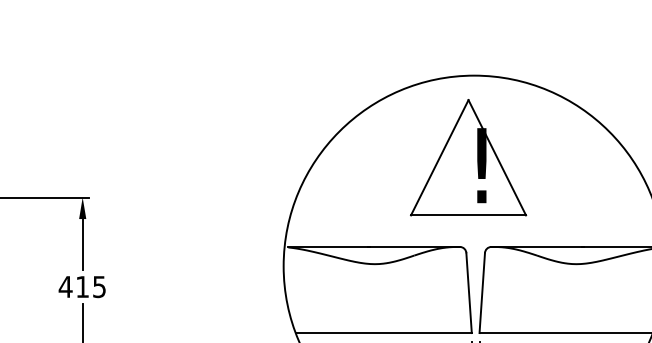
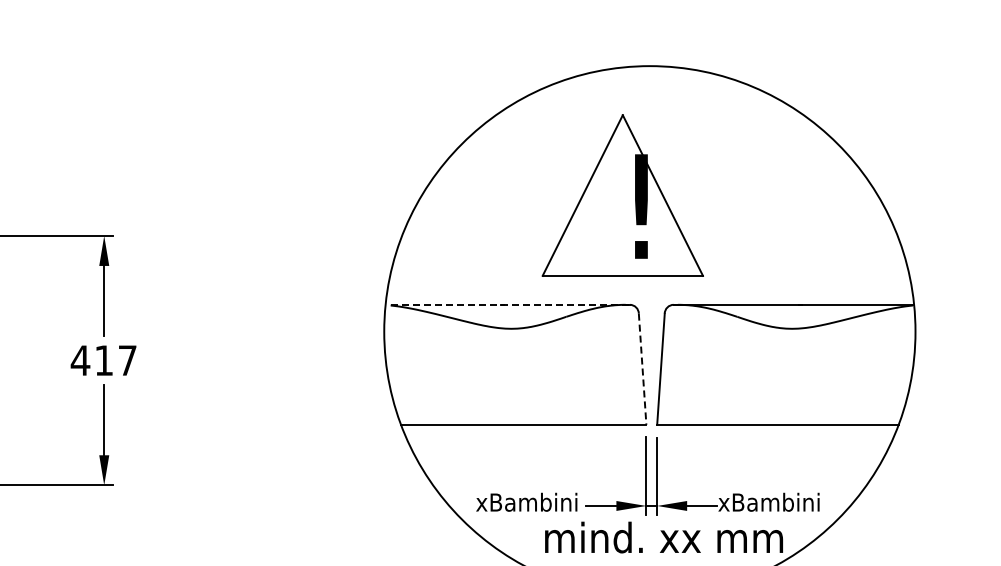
part: (468, 157) -> (622, 195), moved
line: (374, 246) -> (510, 304), solid -> dashed
text: (99, 286) -> (127, 360), 415 -> 417
line: (469, 293) -> (642, 369), solid -> dashed

